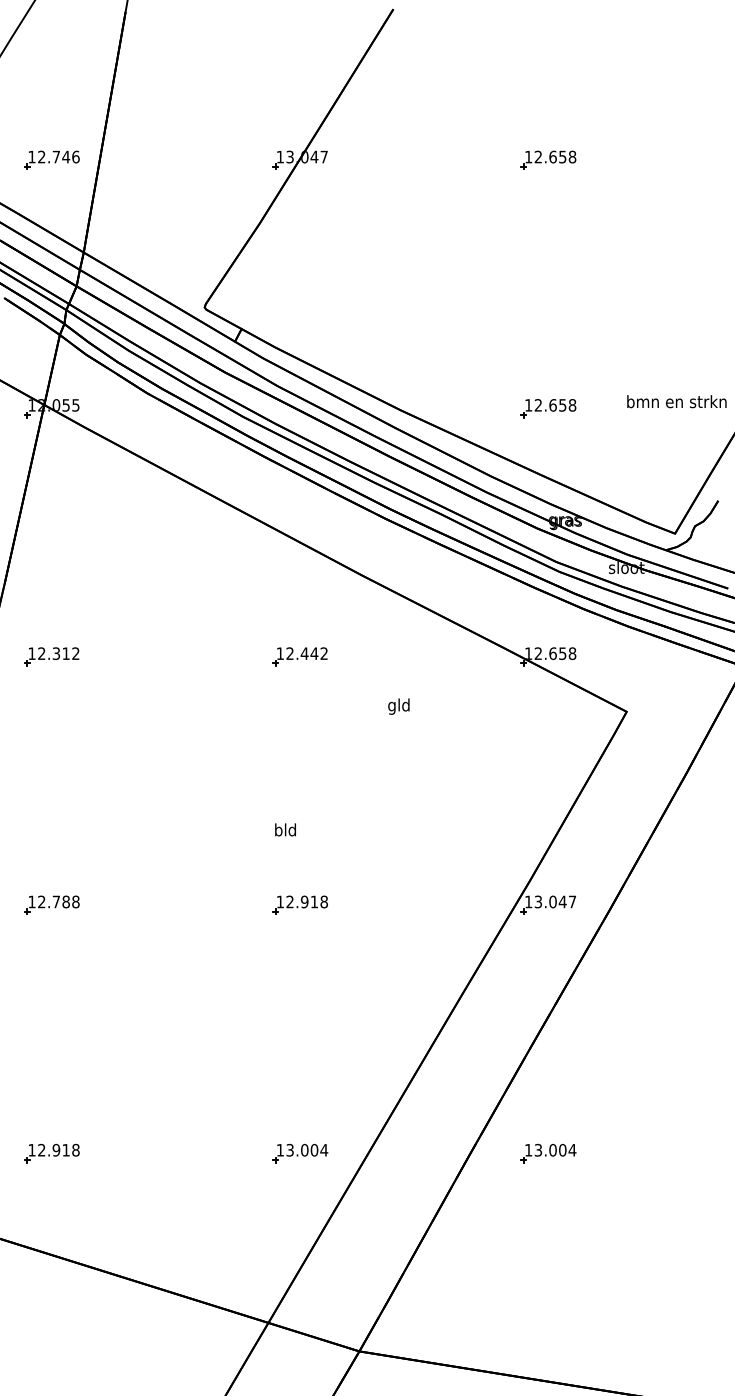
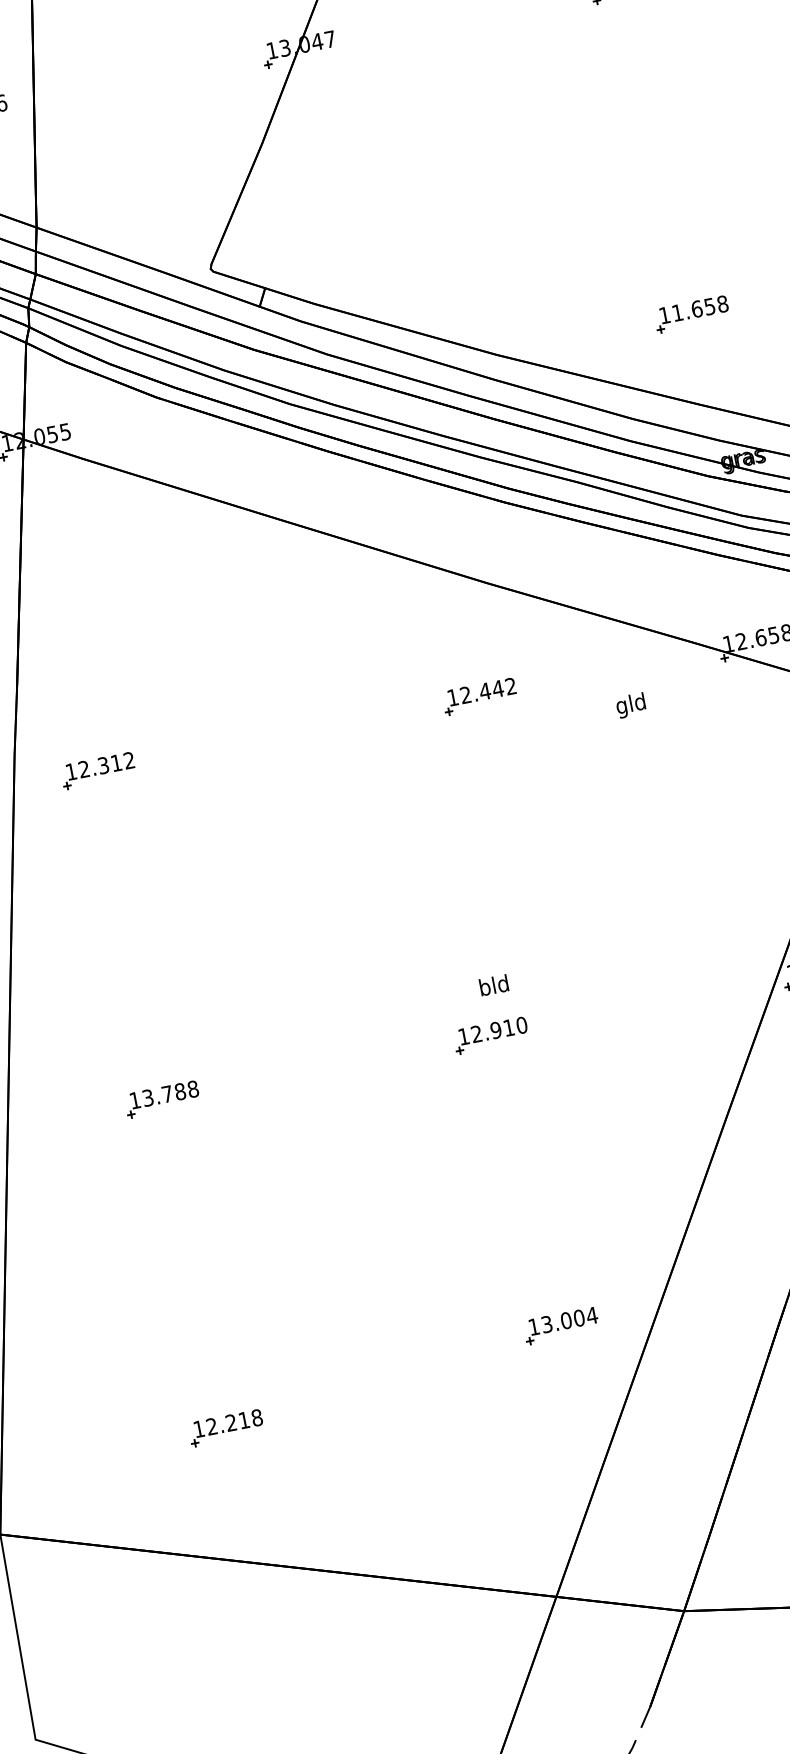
text: (537, 405) -> (676, 313), 12.658 -> 11.658
part: (299, 656) -> (478, 696), moved
text: (398, 706) -> (630, 705), moved
text: (285, 829) -> (493, 984), moved
text: (41, 902) -> (147, 1098), 12.788 -> 13.788
text: (324, 902) -> (522, 1025), 12.918 -> 12.910
text: (56, 1150) -> (231, 1423), 12.918 -> 12.218
part: (300, 1153) -> (561, 1326), moved

